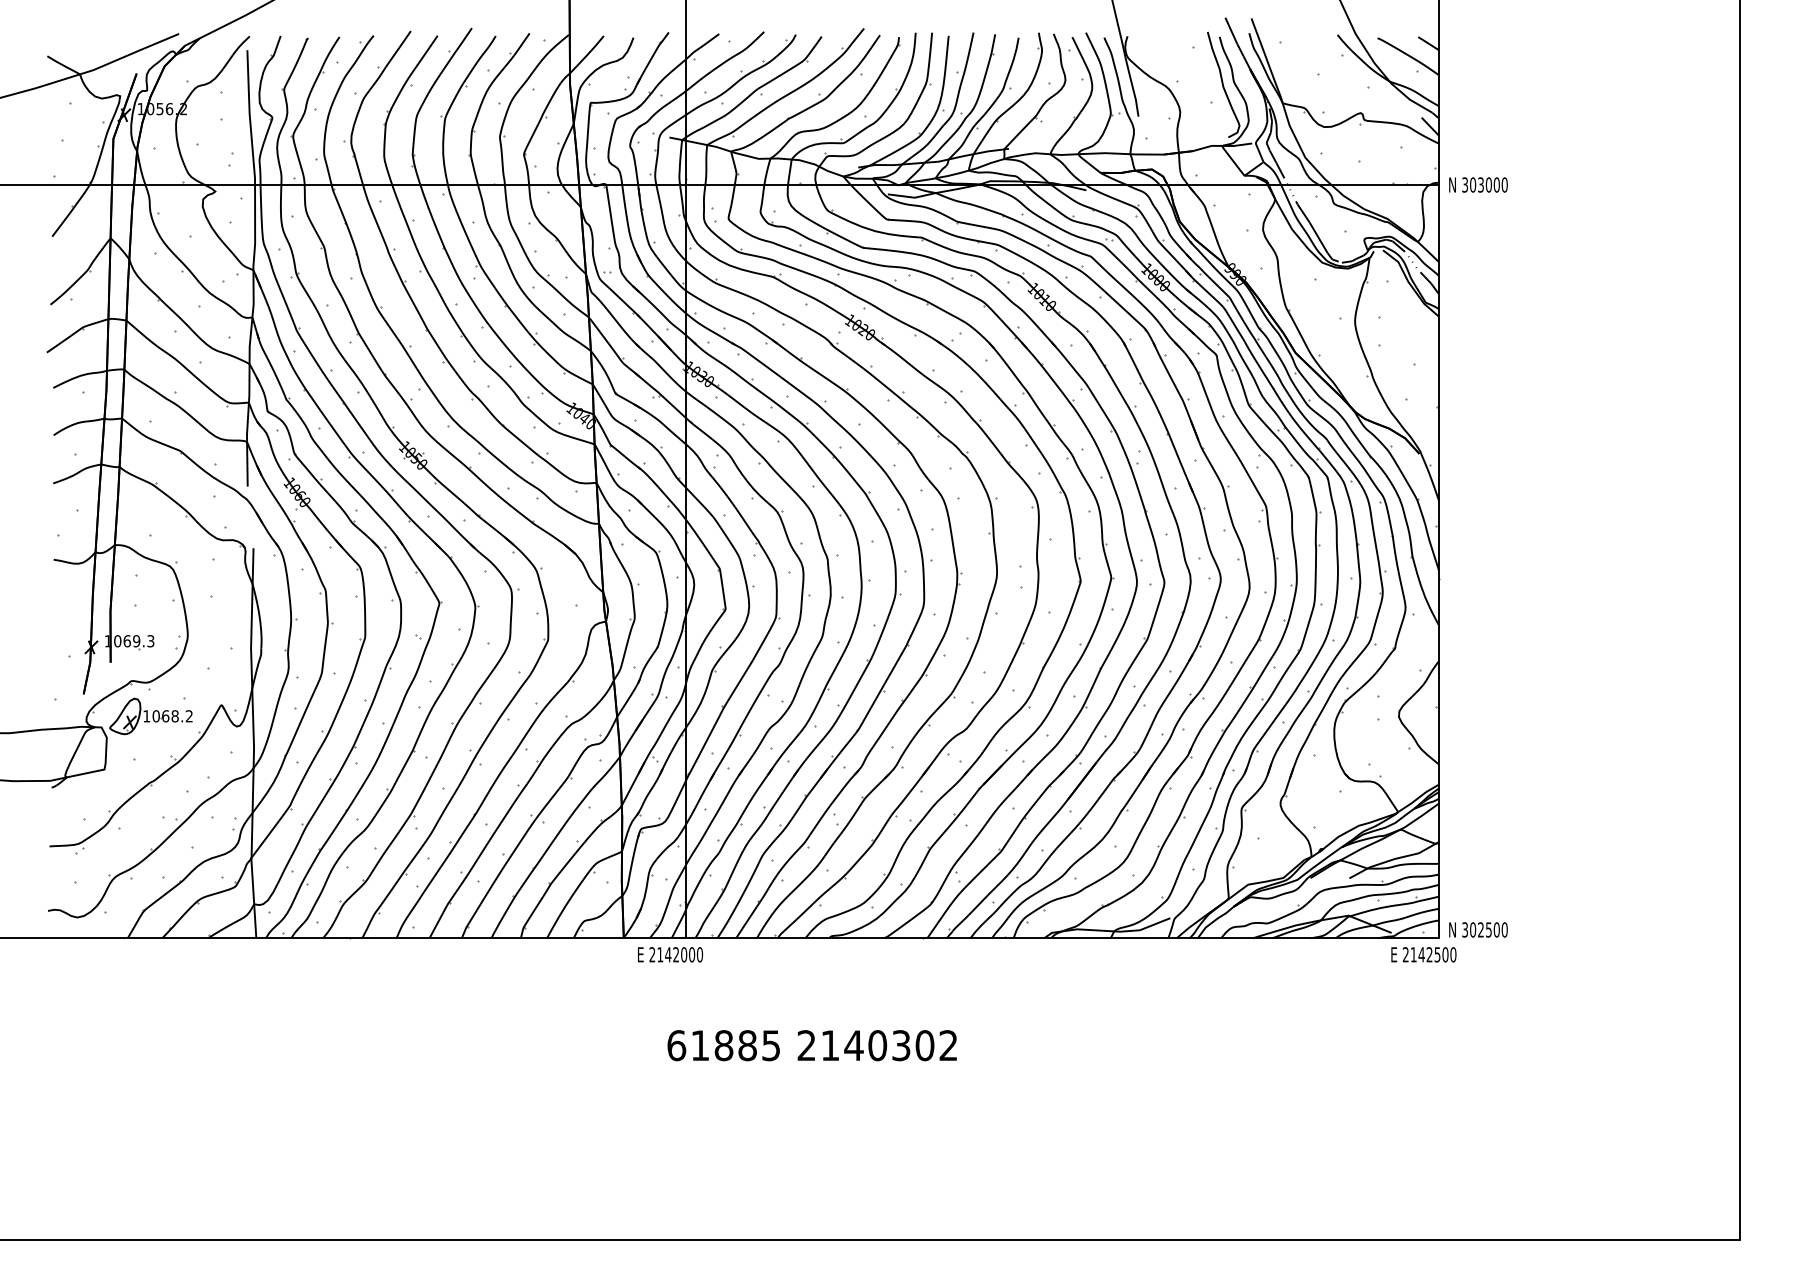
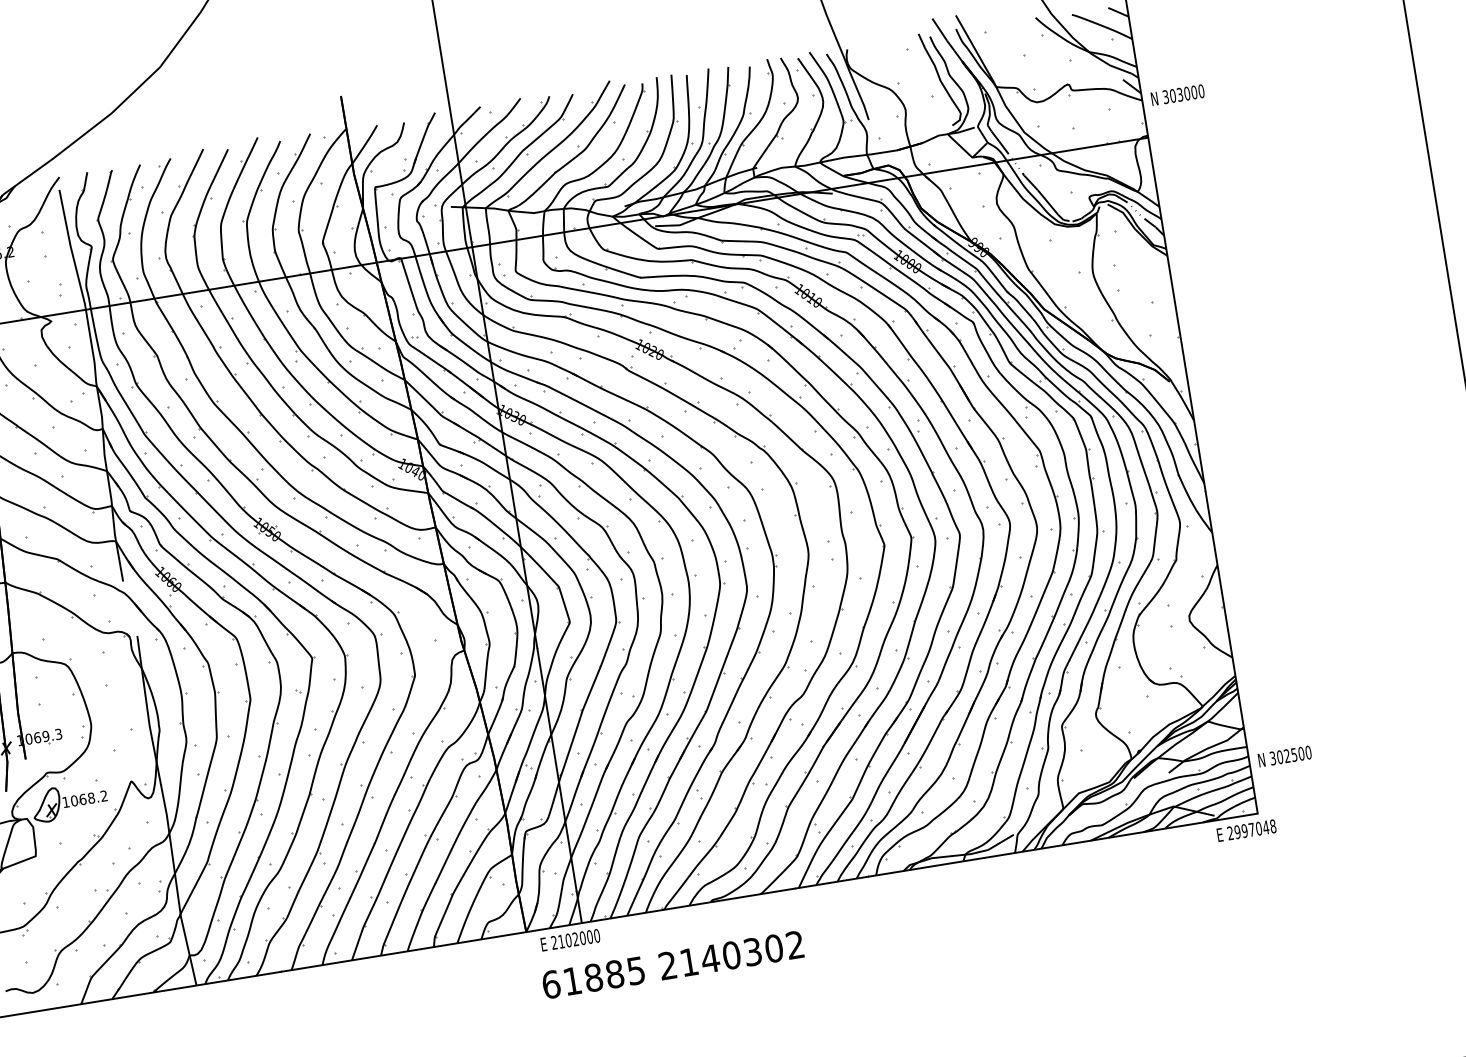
text: (1478, 184) -> (1177, 94), moved
text: (1478, 929) -> (1284, 756), moved
text: (668, 954) -> (568, 940), 2142000 -> 2102000
text: (1433, 954) -> (1255, 829), 2142500 -> 2997048
text: (811, 1045) -> (672, 964), moved

